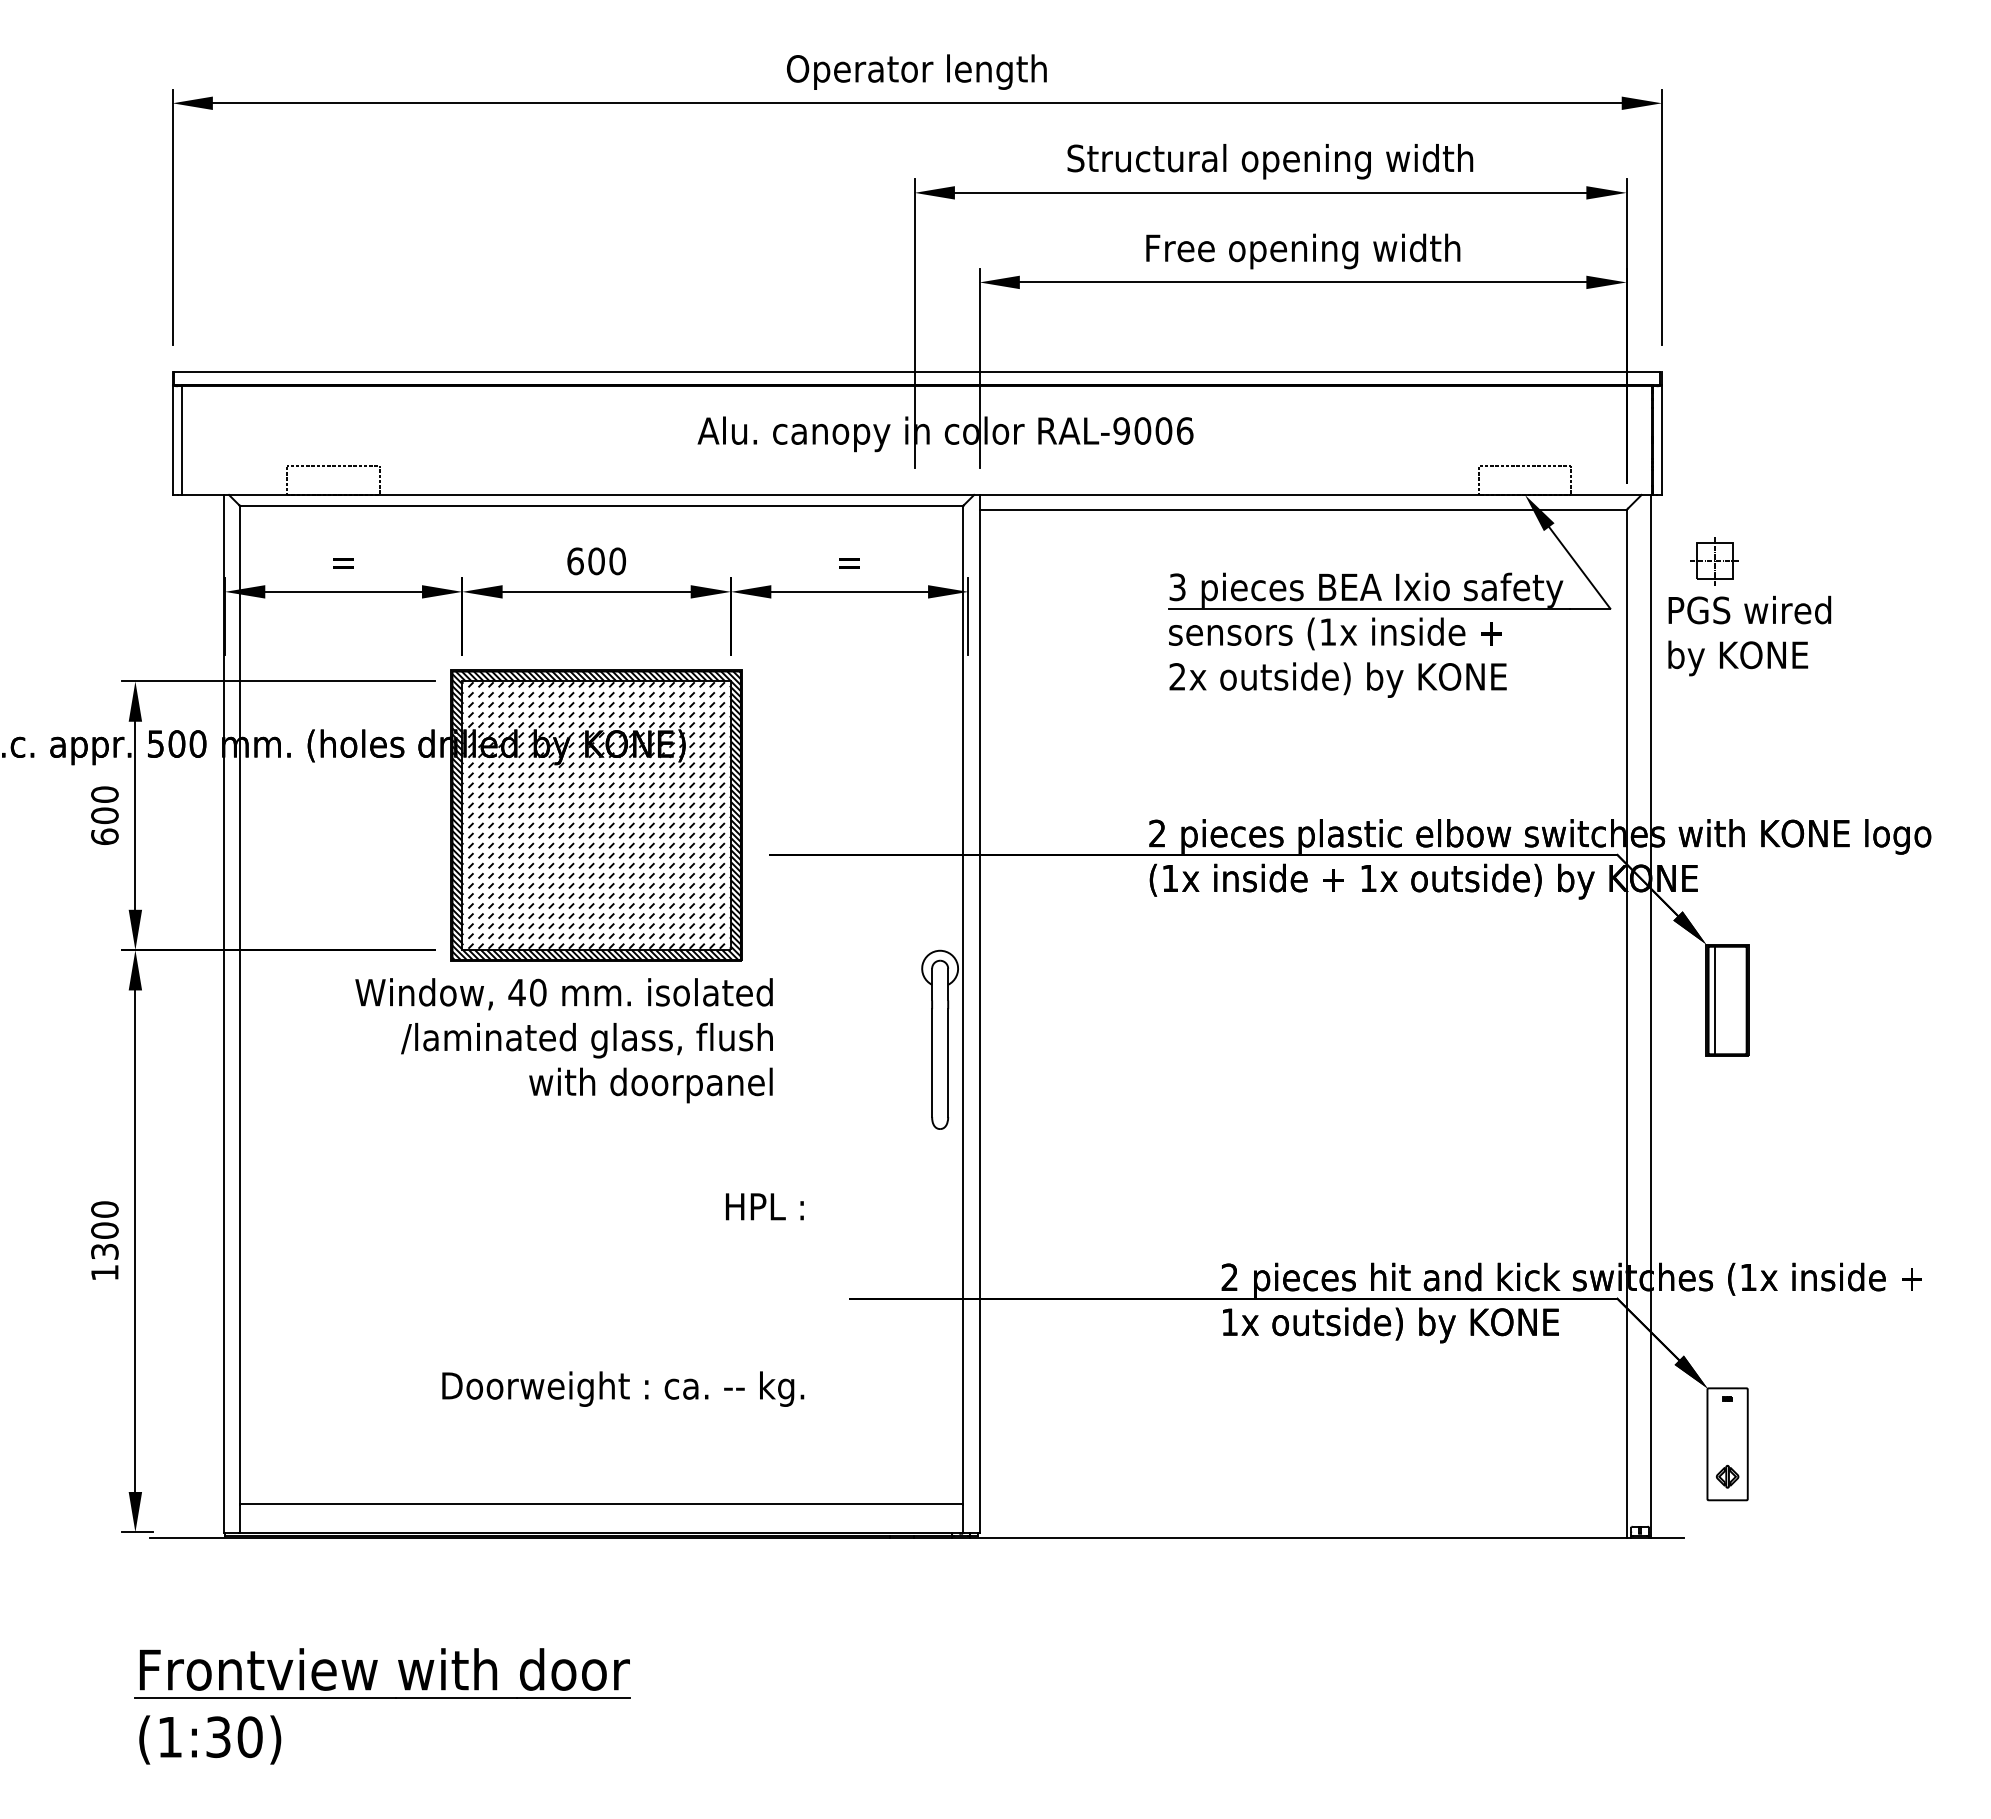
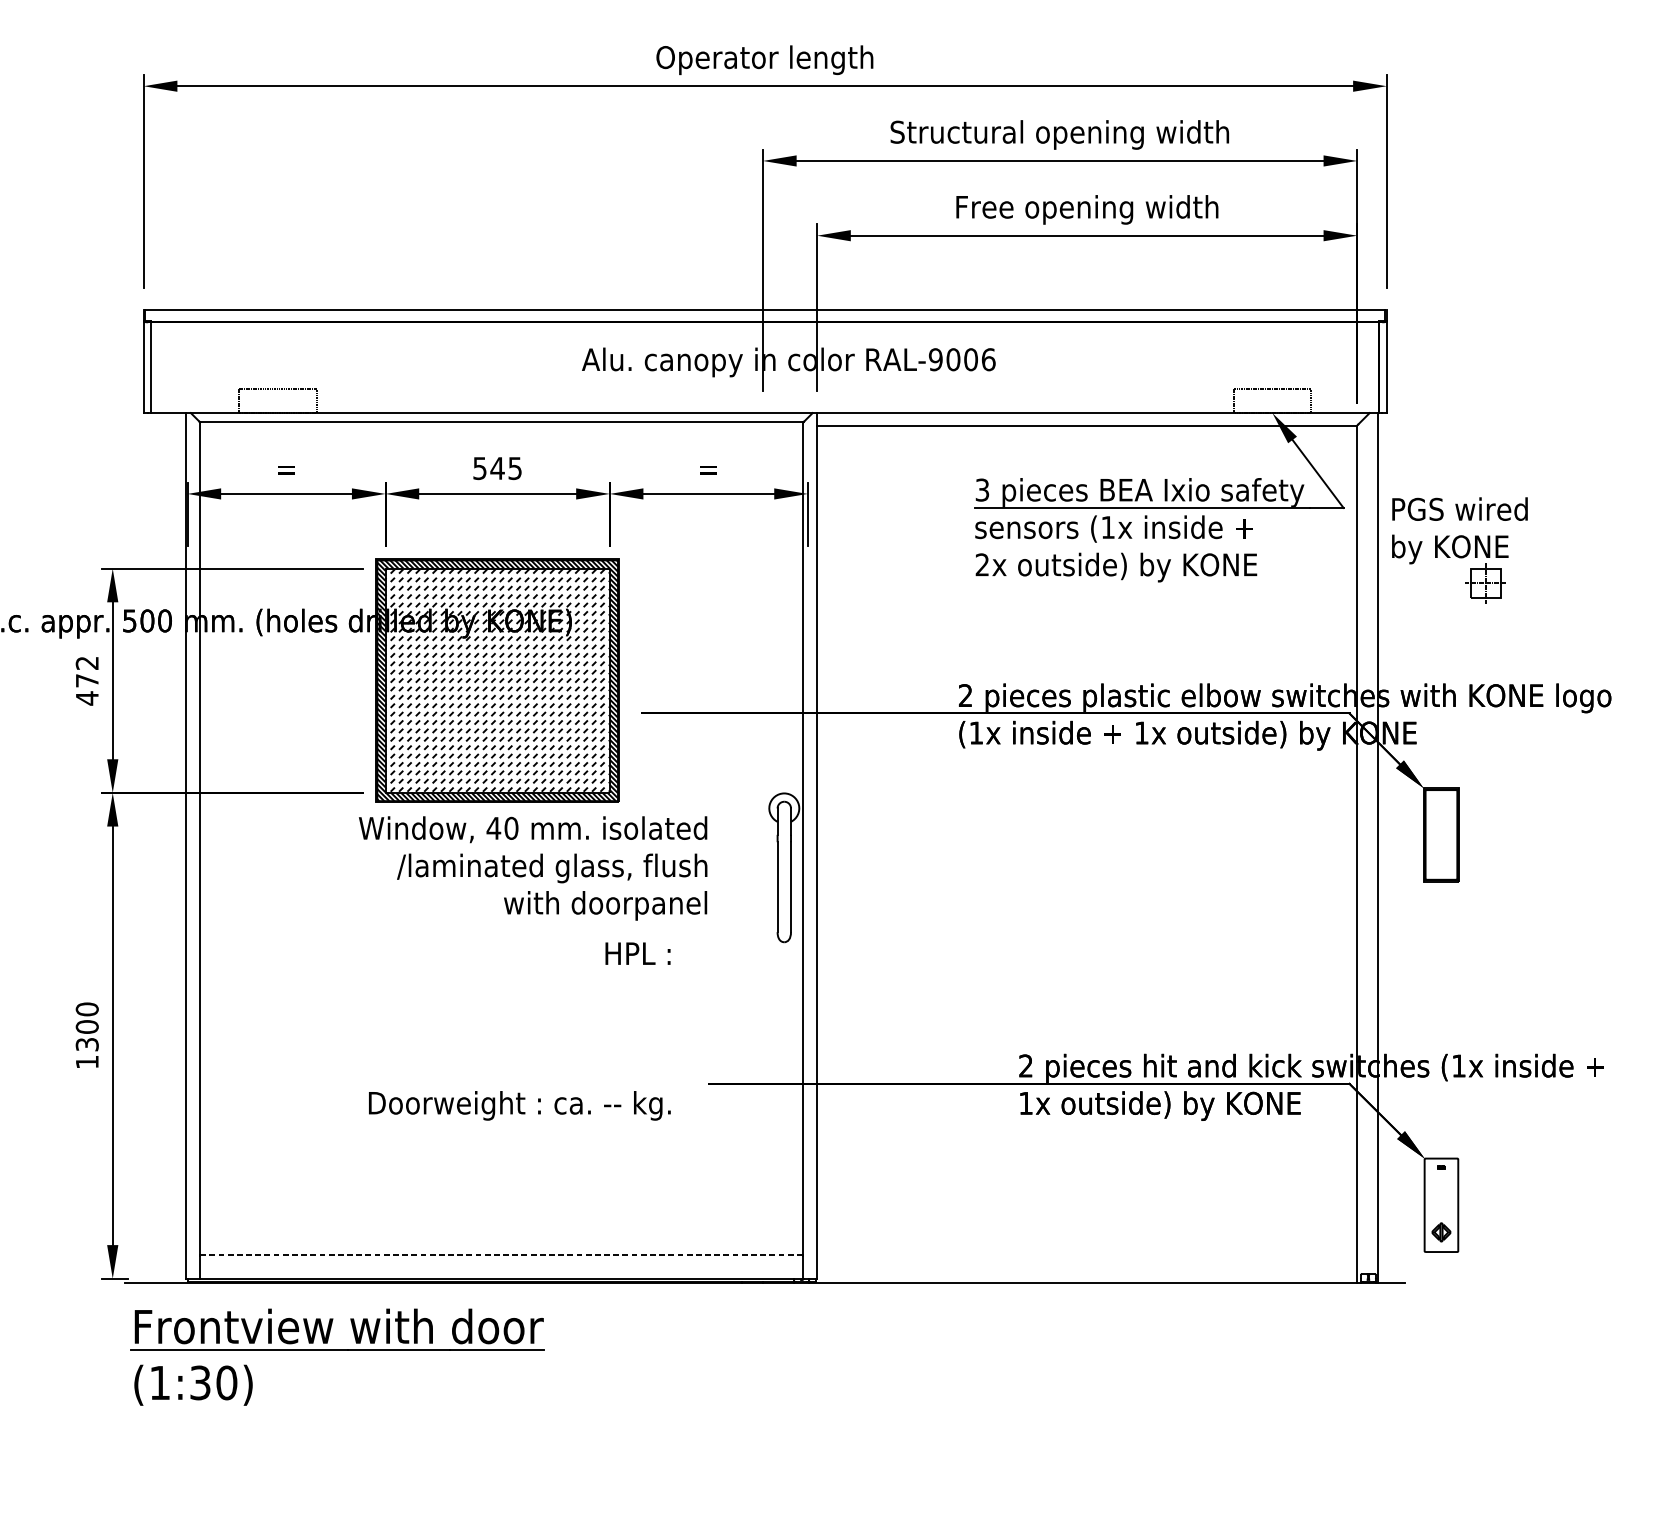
text: (596, 561) -> (497, 468), 600 -> 545
part: (1714, 561) -> (1485, 583), moved
text: (104, 815) -> (86, 680), 600 -> 472
line: (1715, 1000) -> (1431, 834), removed
text: (563, 1040) -> (532, 868), moved
text: (623, 1299) -> (520, 1031), moved
line: (602, 1504) -> (502, 1255), solid -> dashed
part: (382, 1698) -> (337, 1350), moved

